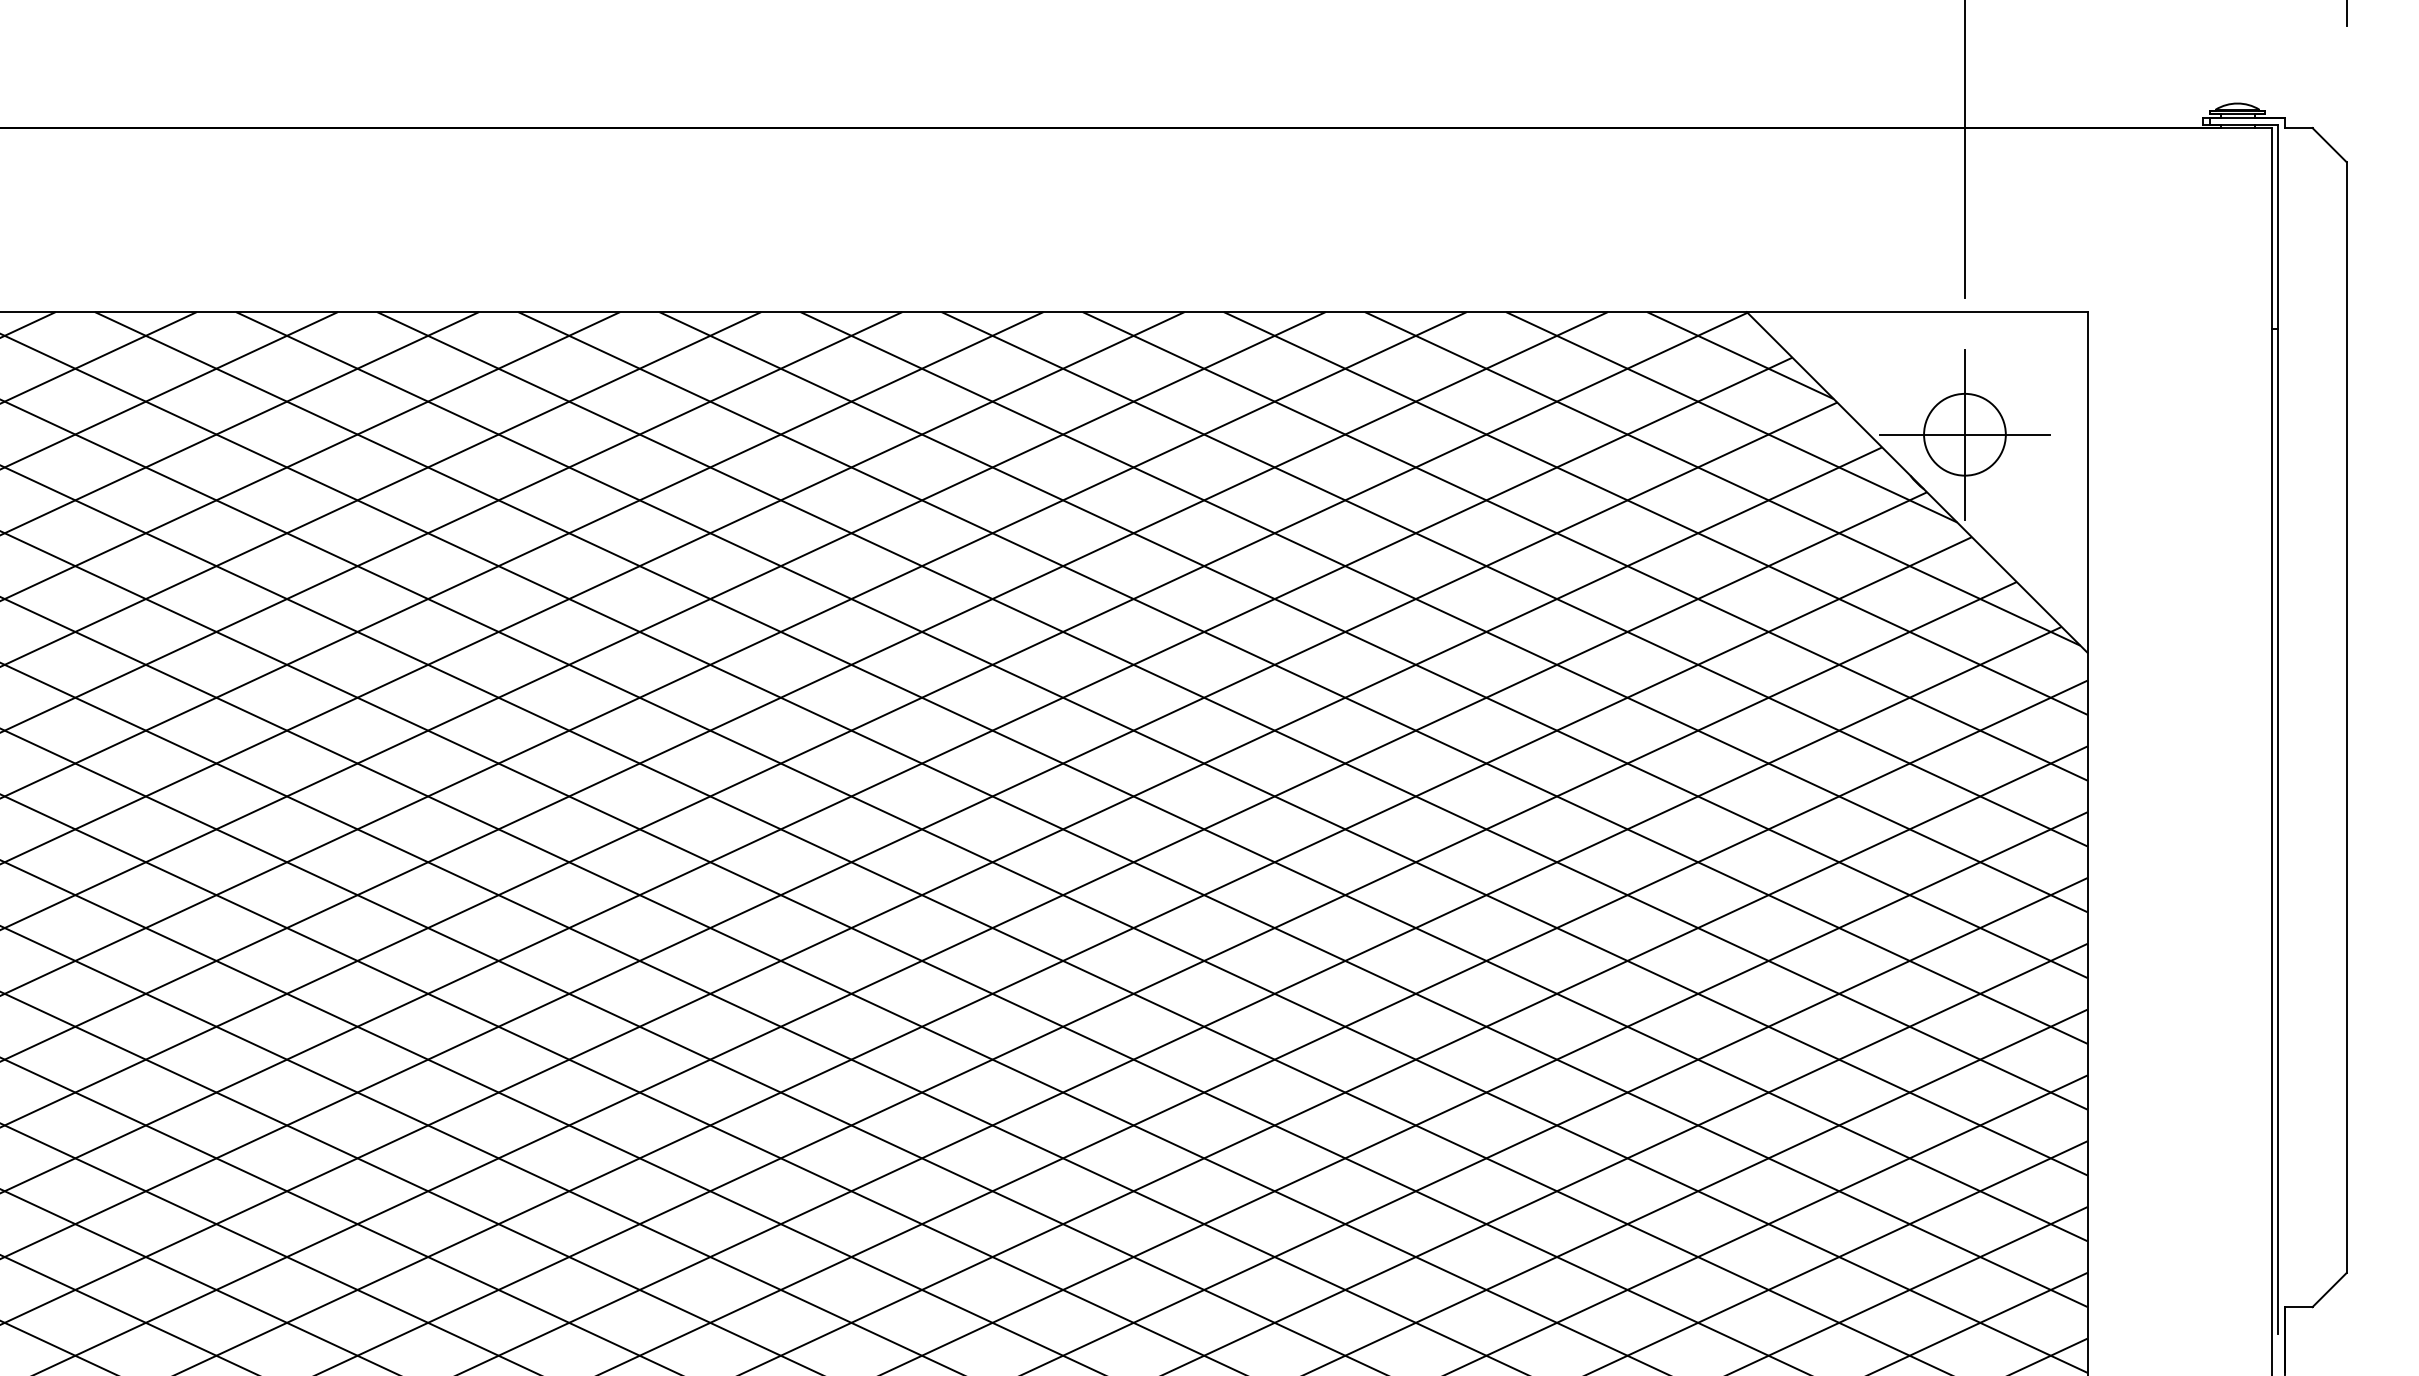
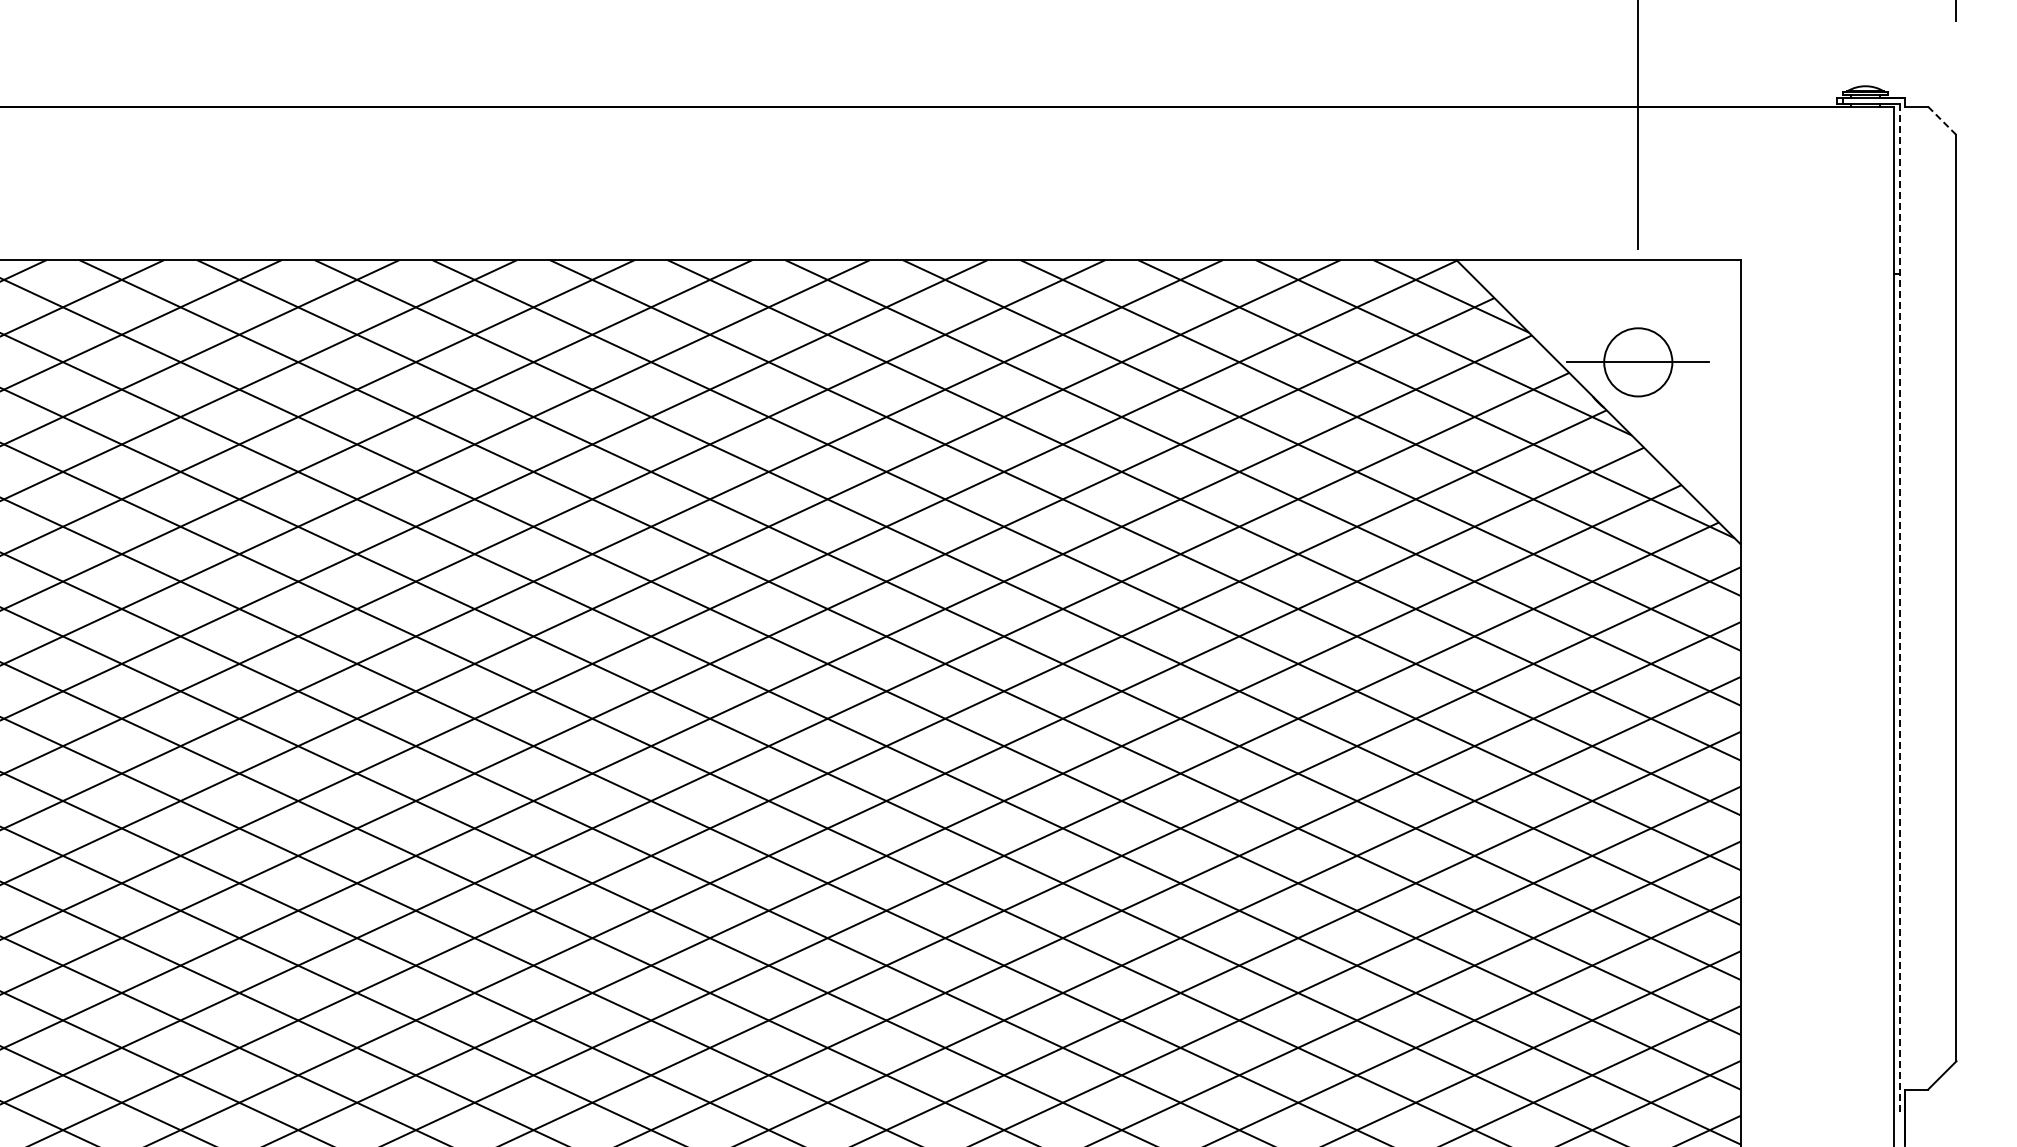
line: (2329, 145) -> (1942, 121), solid -> dashed
line: (1965, 434) -> (1638, 362), removed
line: (2278, 728) -> (1899, 607), solid -> dashed

